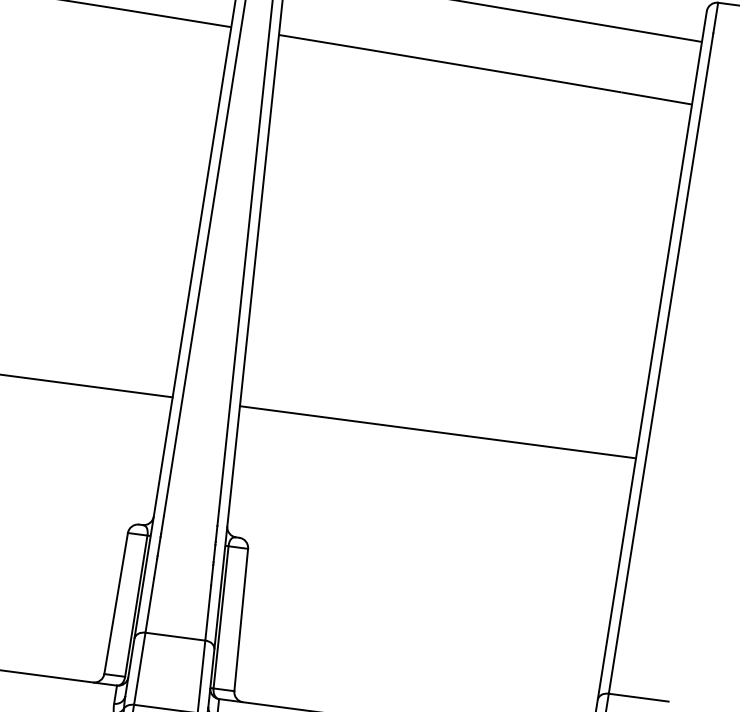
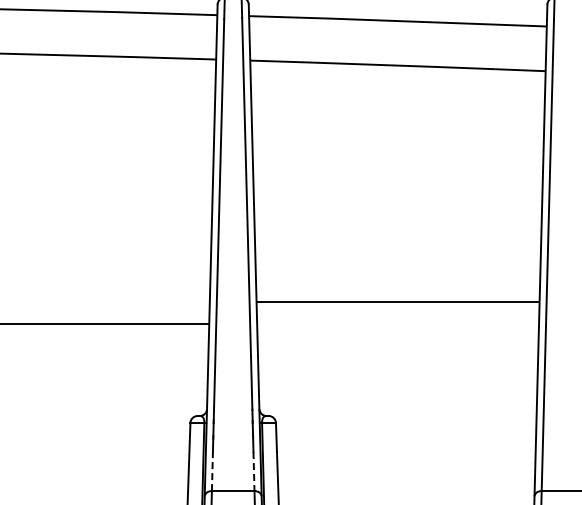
line: (438, 431) -> (398, 301), moved
line: (149, 605) -> (212, 471), solid -> dashed
line: (207, 612) -> (253, 471), solid -> dashed

